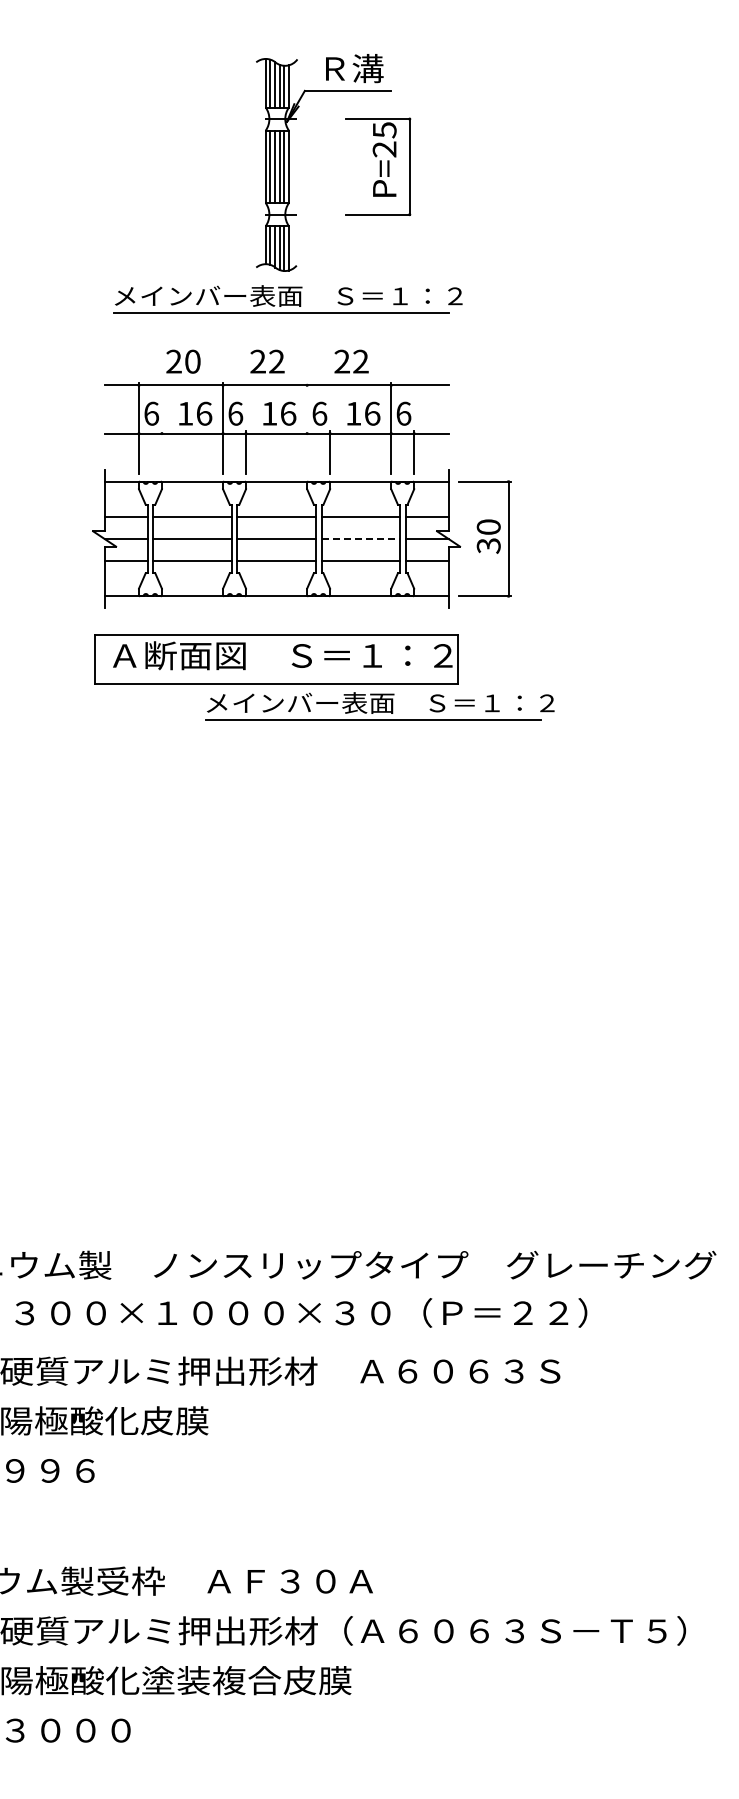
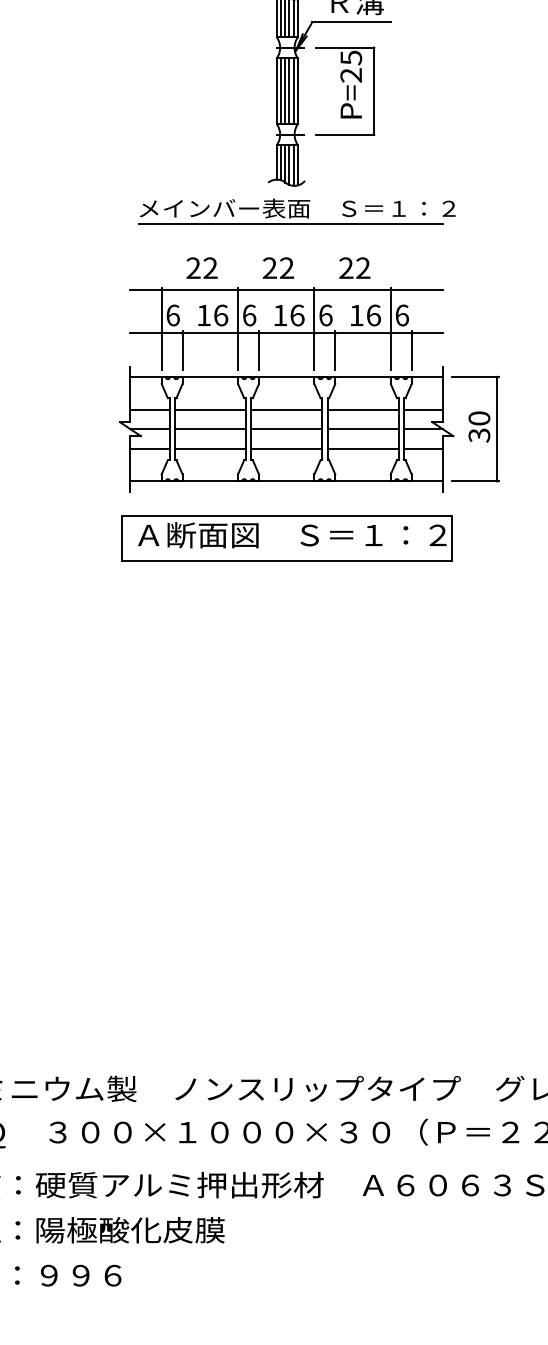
part: (378, 166) -> (345, 90), moved
text: (192, 361) -> (210, 268), 20 -> 22
line: (307, 428) -> (314, 328), added
line: (161, 452) -> (182, 350), added
line: (361, 538) -> (363, 428), dashed -> solid
part: (379, 706) -> (380, 581), removed

